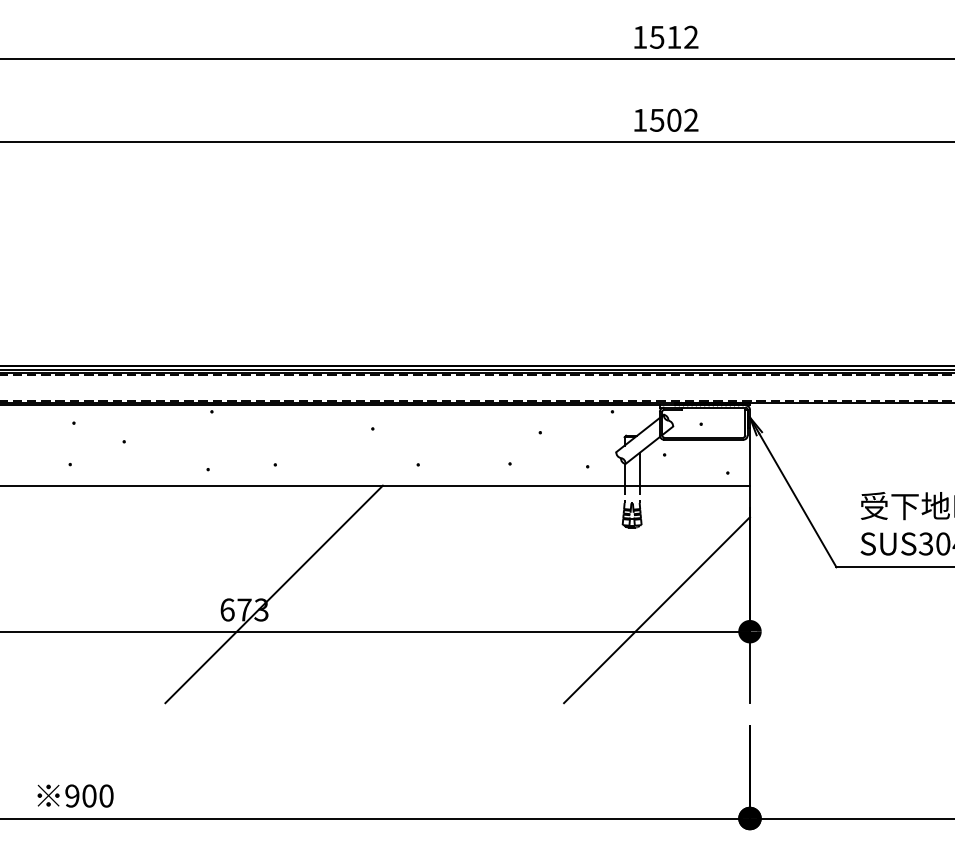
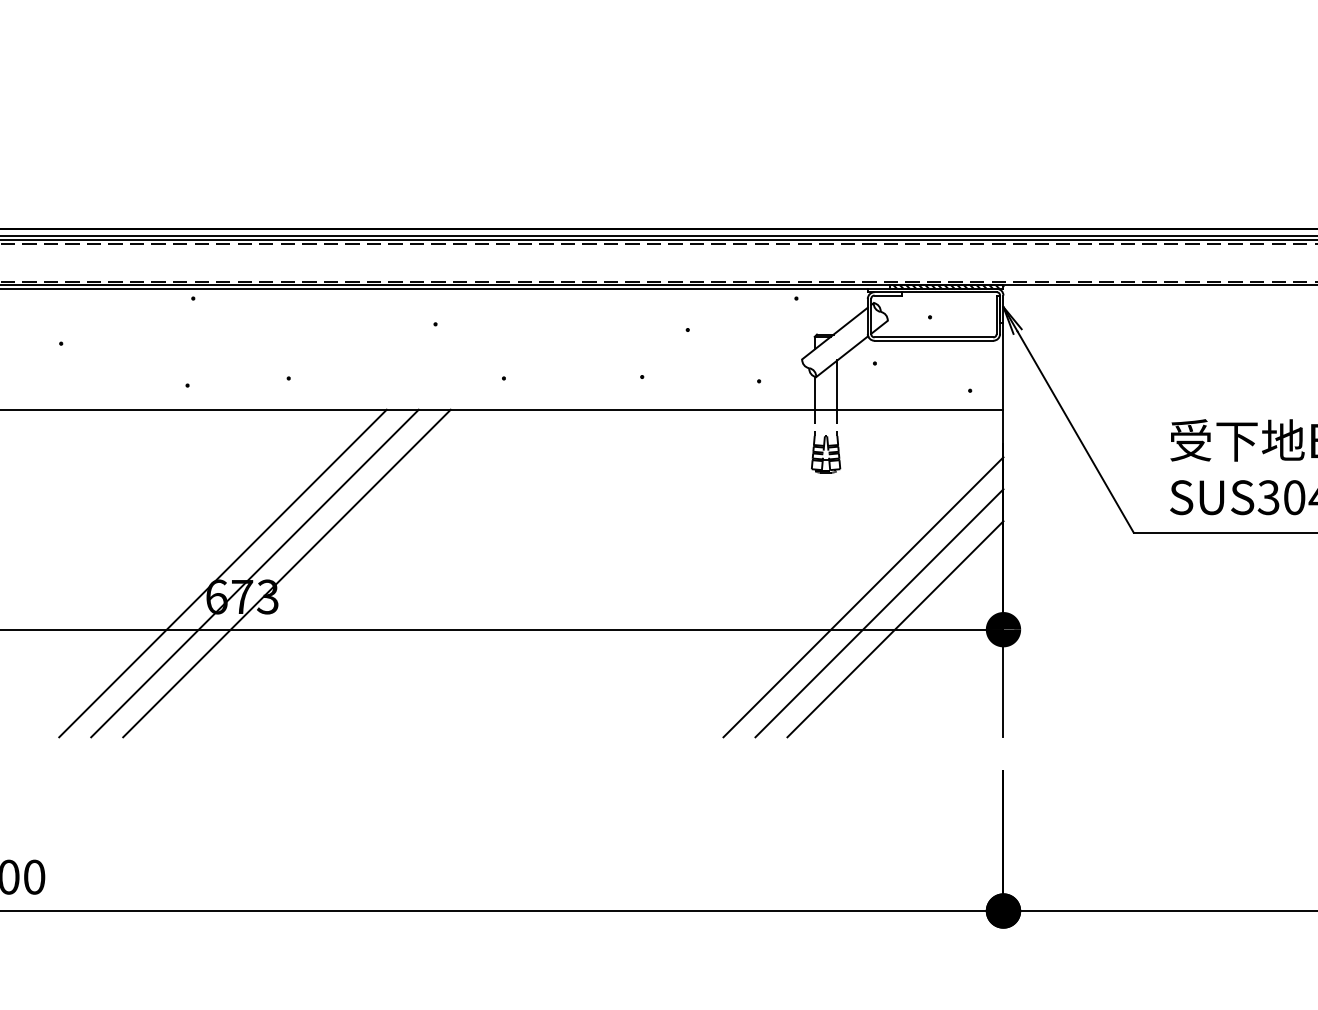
line: (231, 594) -> (222, 573), added
line: (252, 594) -> (254, 573), added
line: (667, 620) -> (879, 612), added
line: (677, 631) -> (894, 629), added

